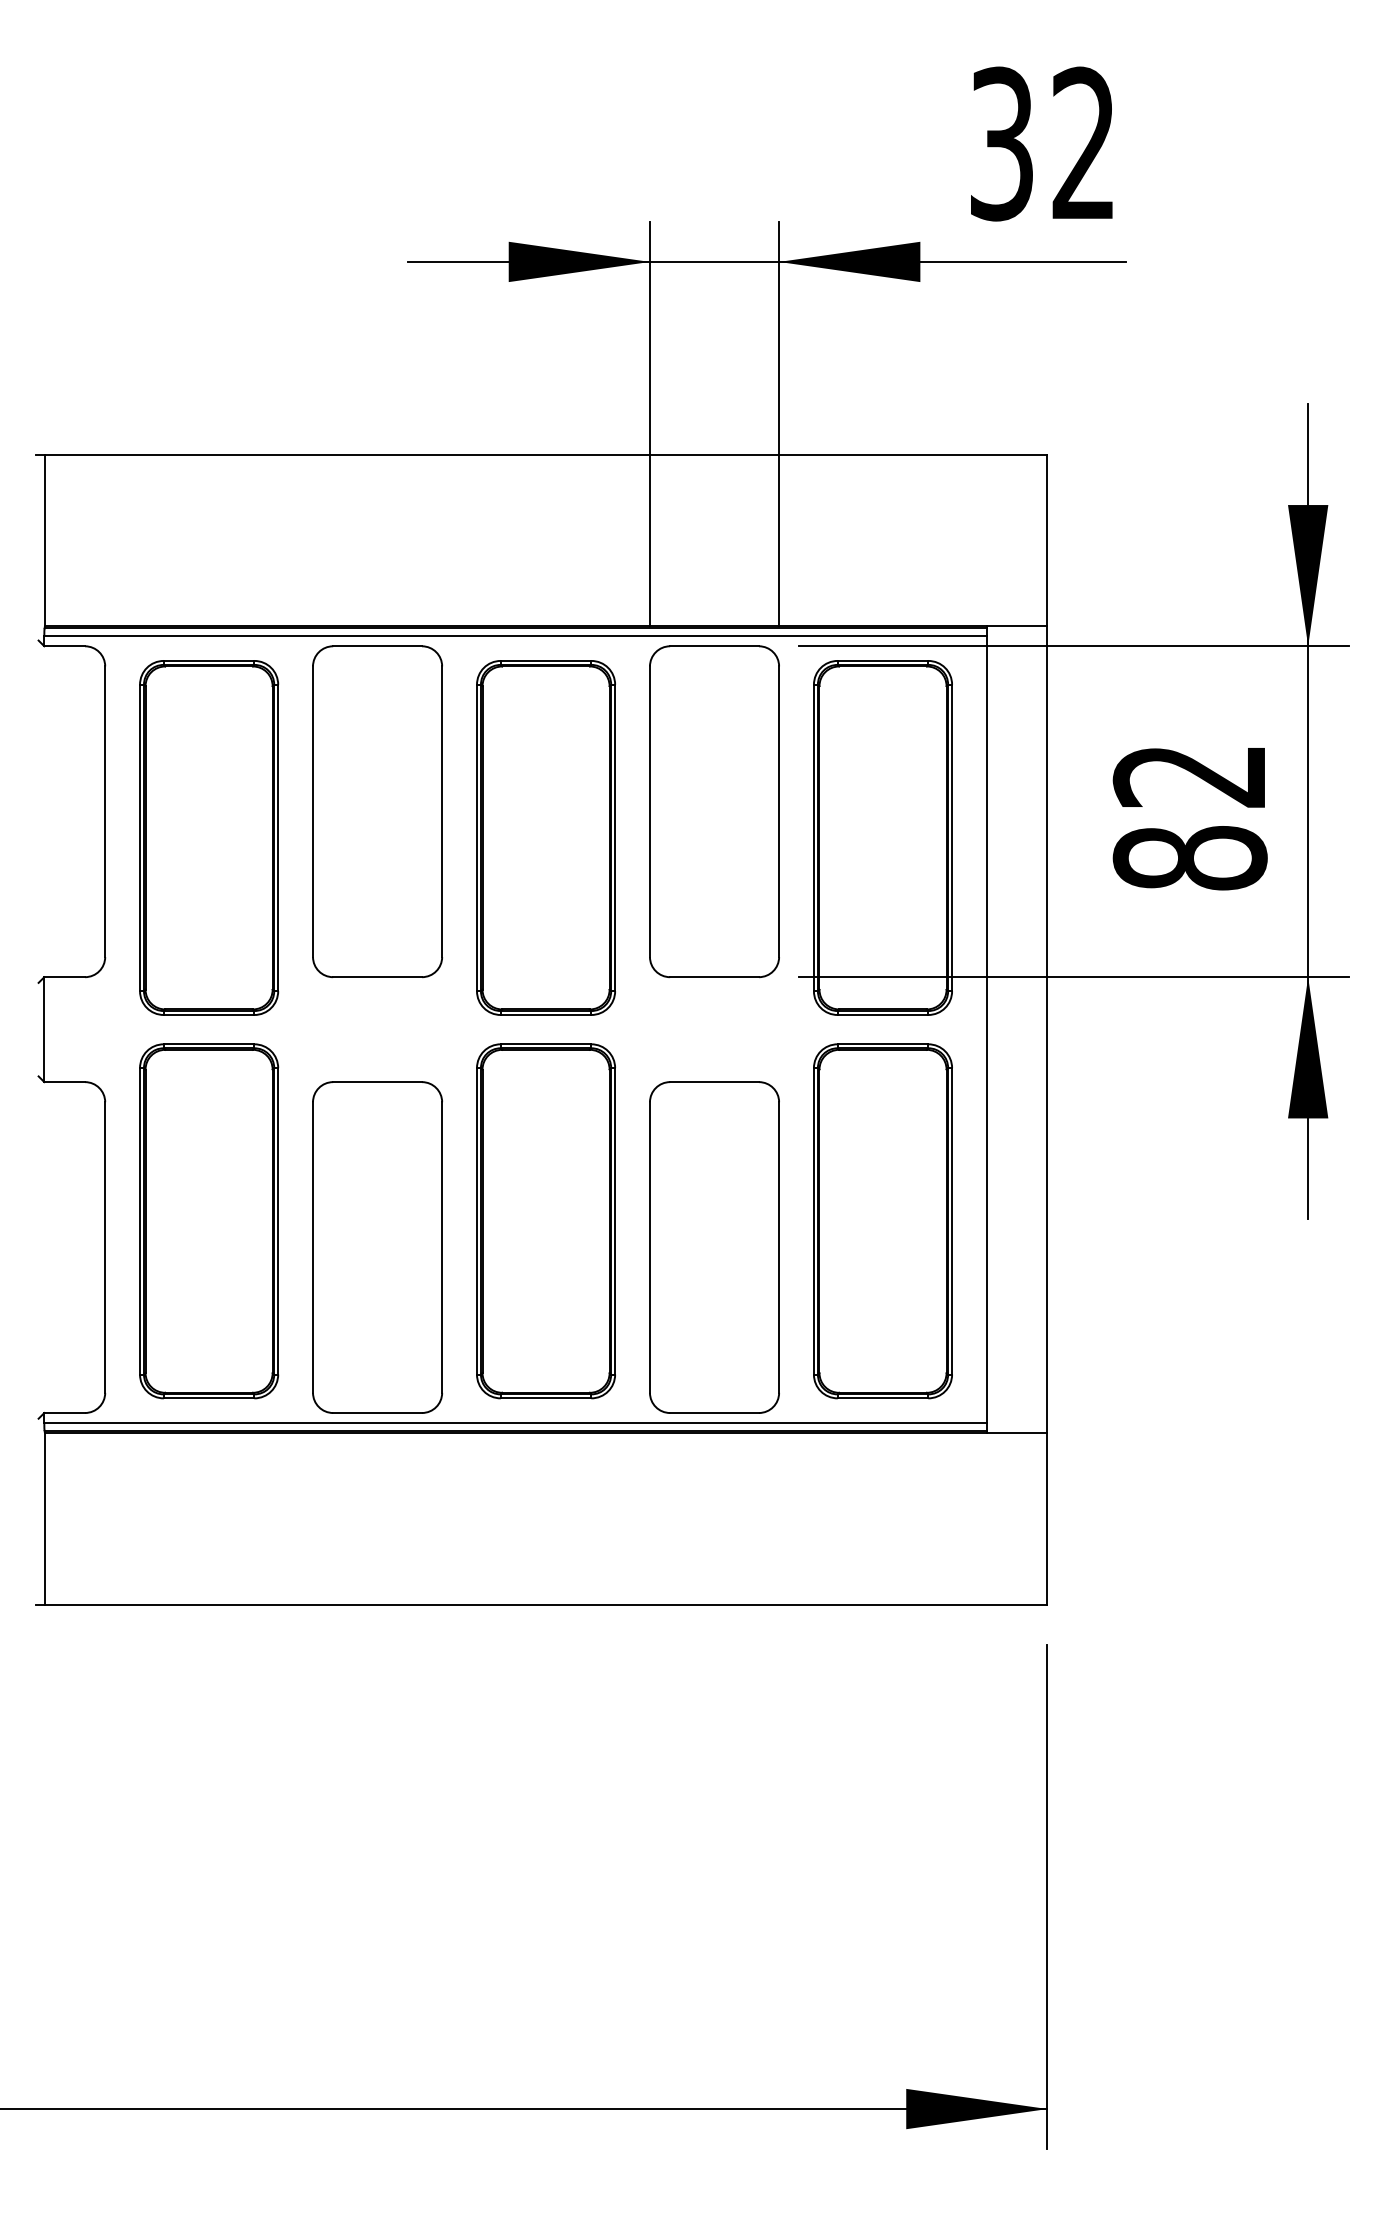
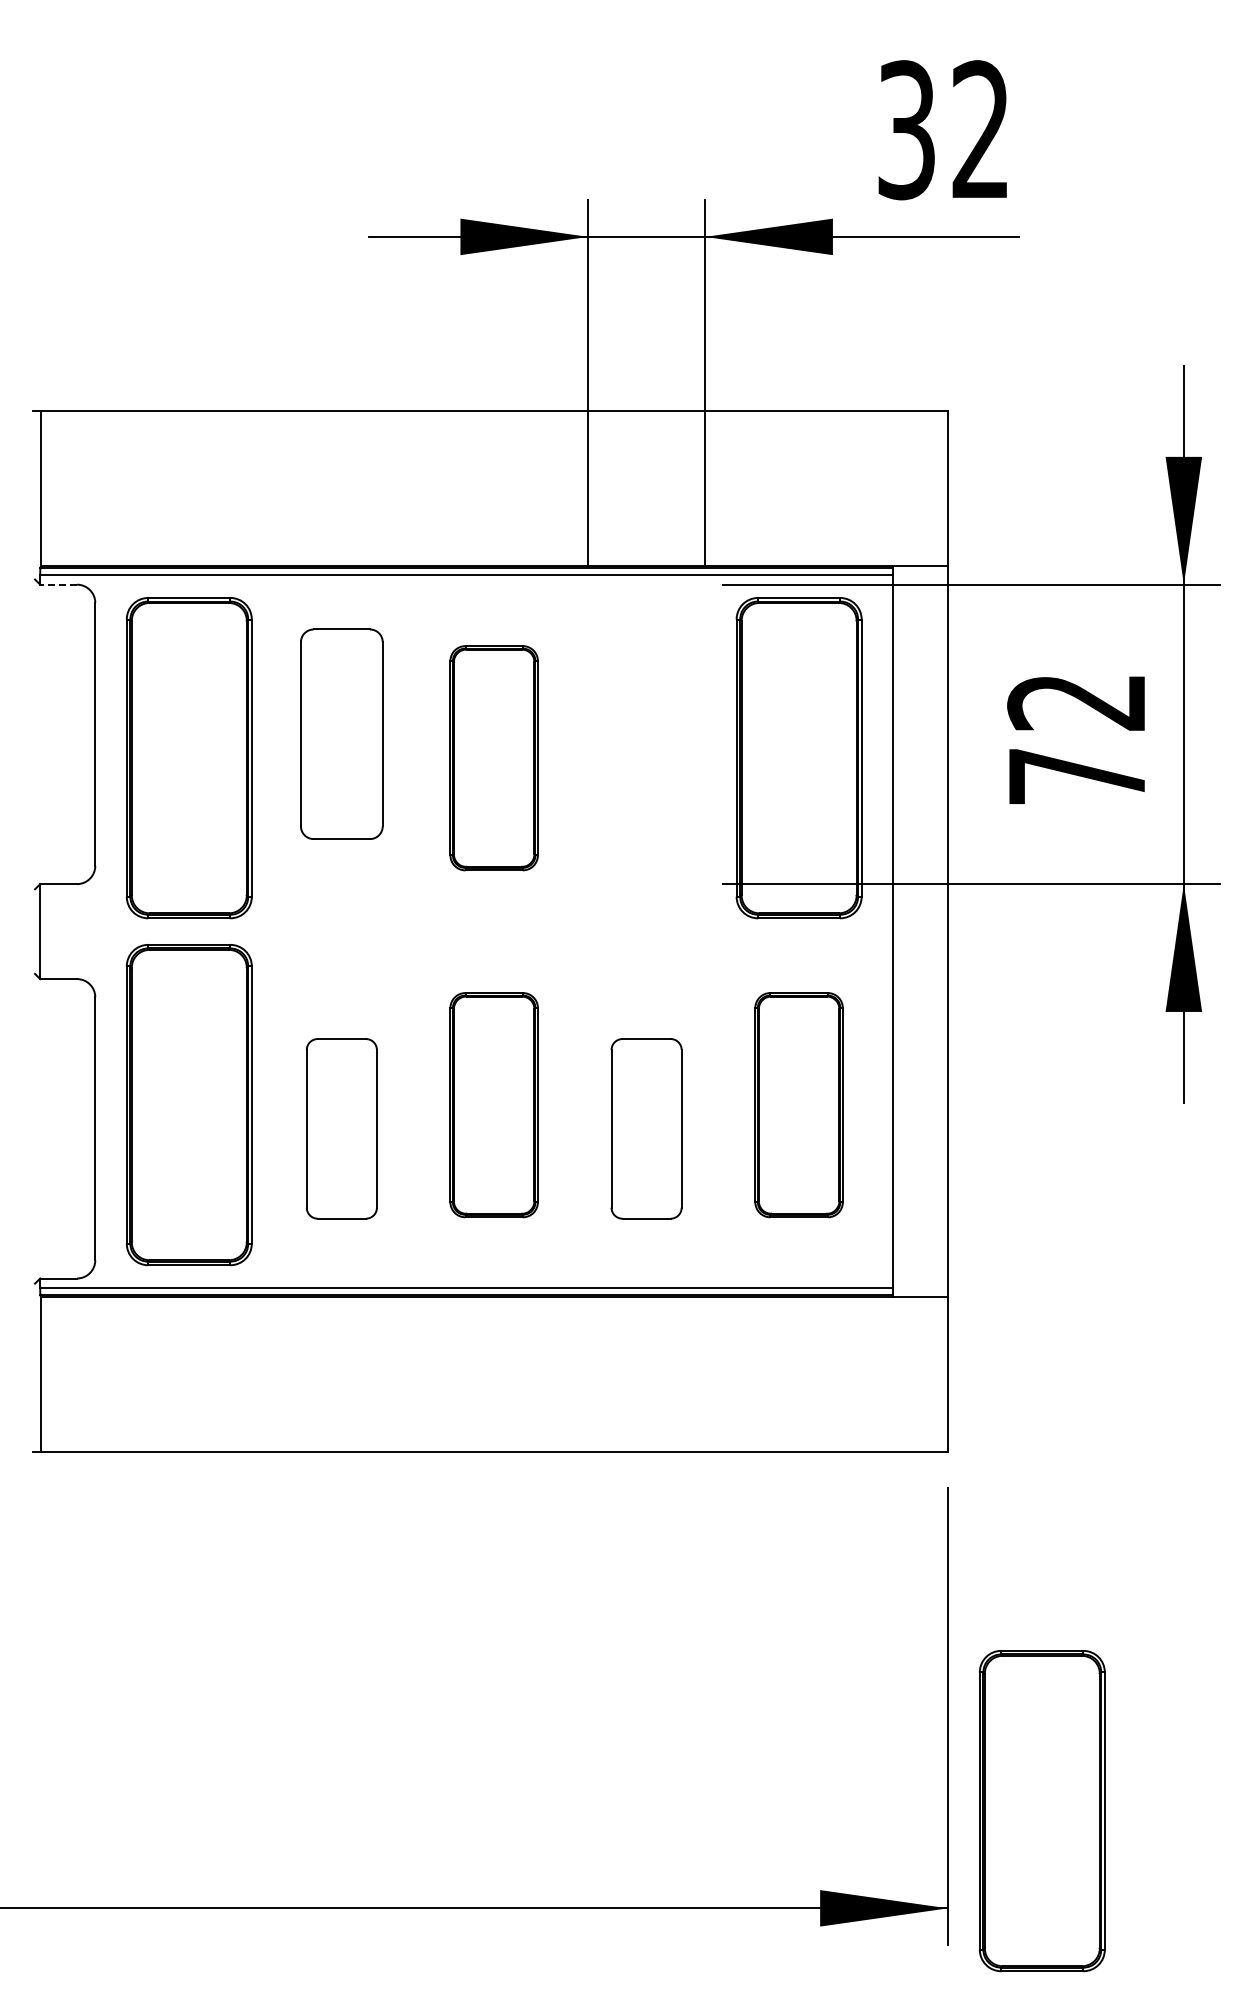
line: (64, 646) -> (58, 584), solid -> dashed
part: (377, 810) -> (341, 733), size x0.7
part: (714, 810) -> (646, 733), removed
part: (545, 838) -> (493, 758), size x0.7
text: (1190, 858) -> (1077, 776), 82 -> 72
part: (545, 1221) -> (493, 1105), size x0.7
part: (882, 1221) -> (798, 1105), size x0.7
part: (377, 1247) -> (341, 1128), size x0.6
part: (714, 1247) -> (646, 1128), size x0.6
part: (1151, 2002) -> (1042, 1811), added

